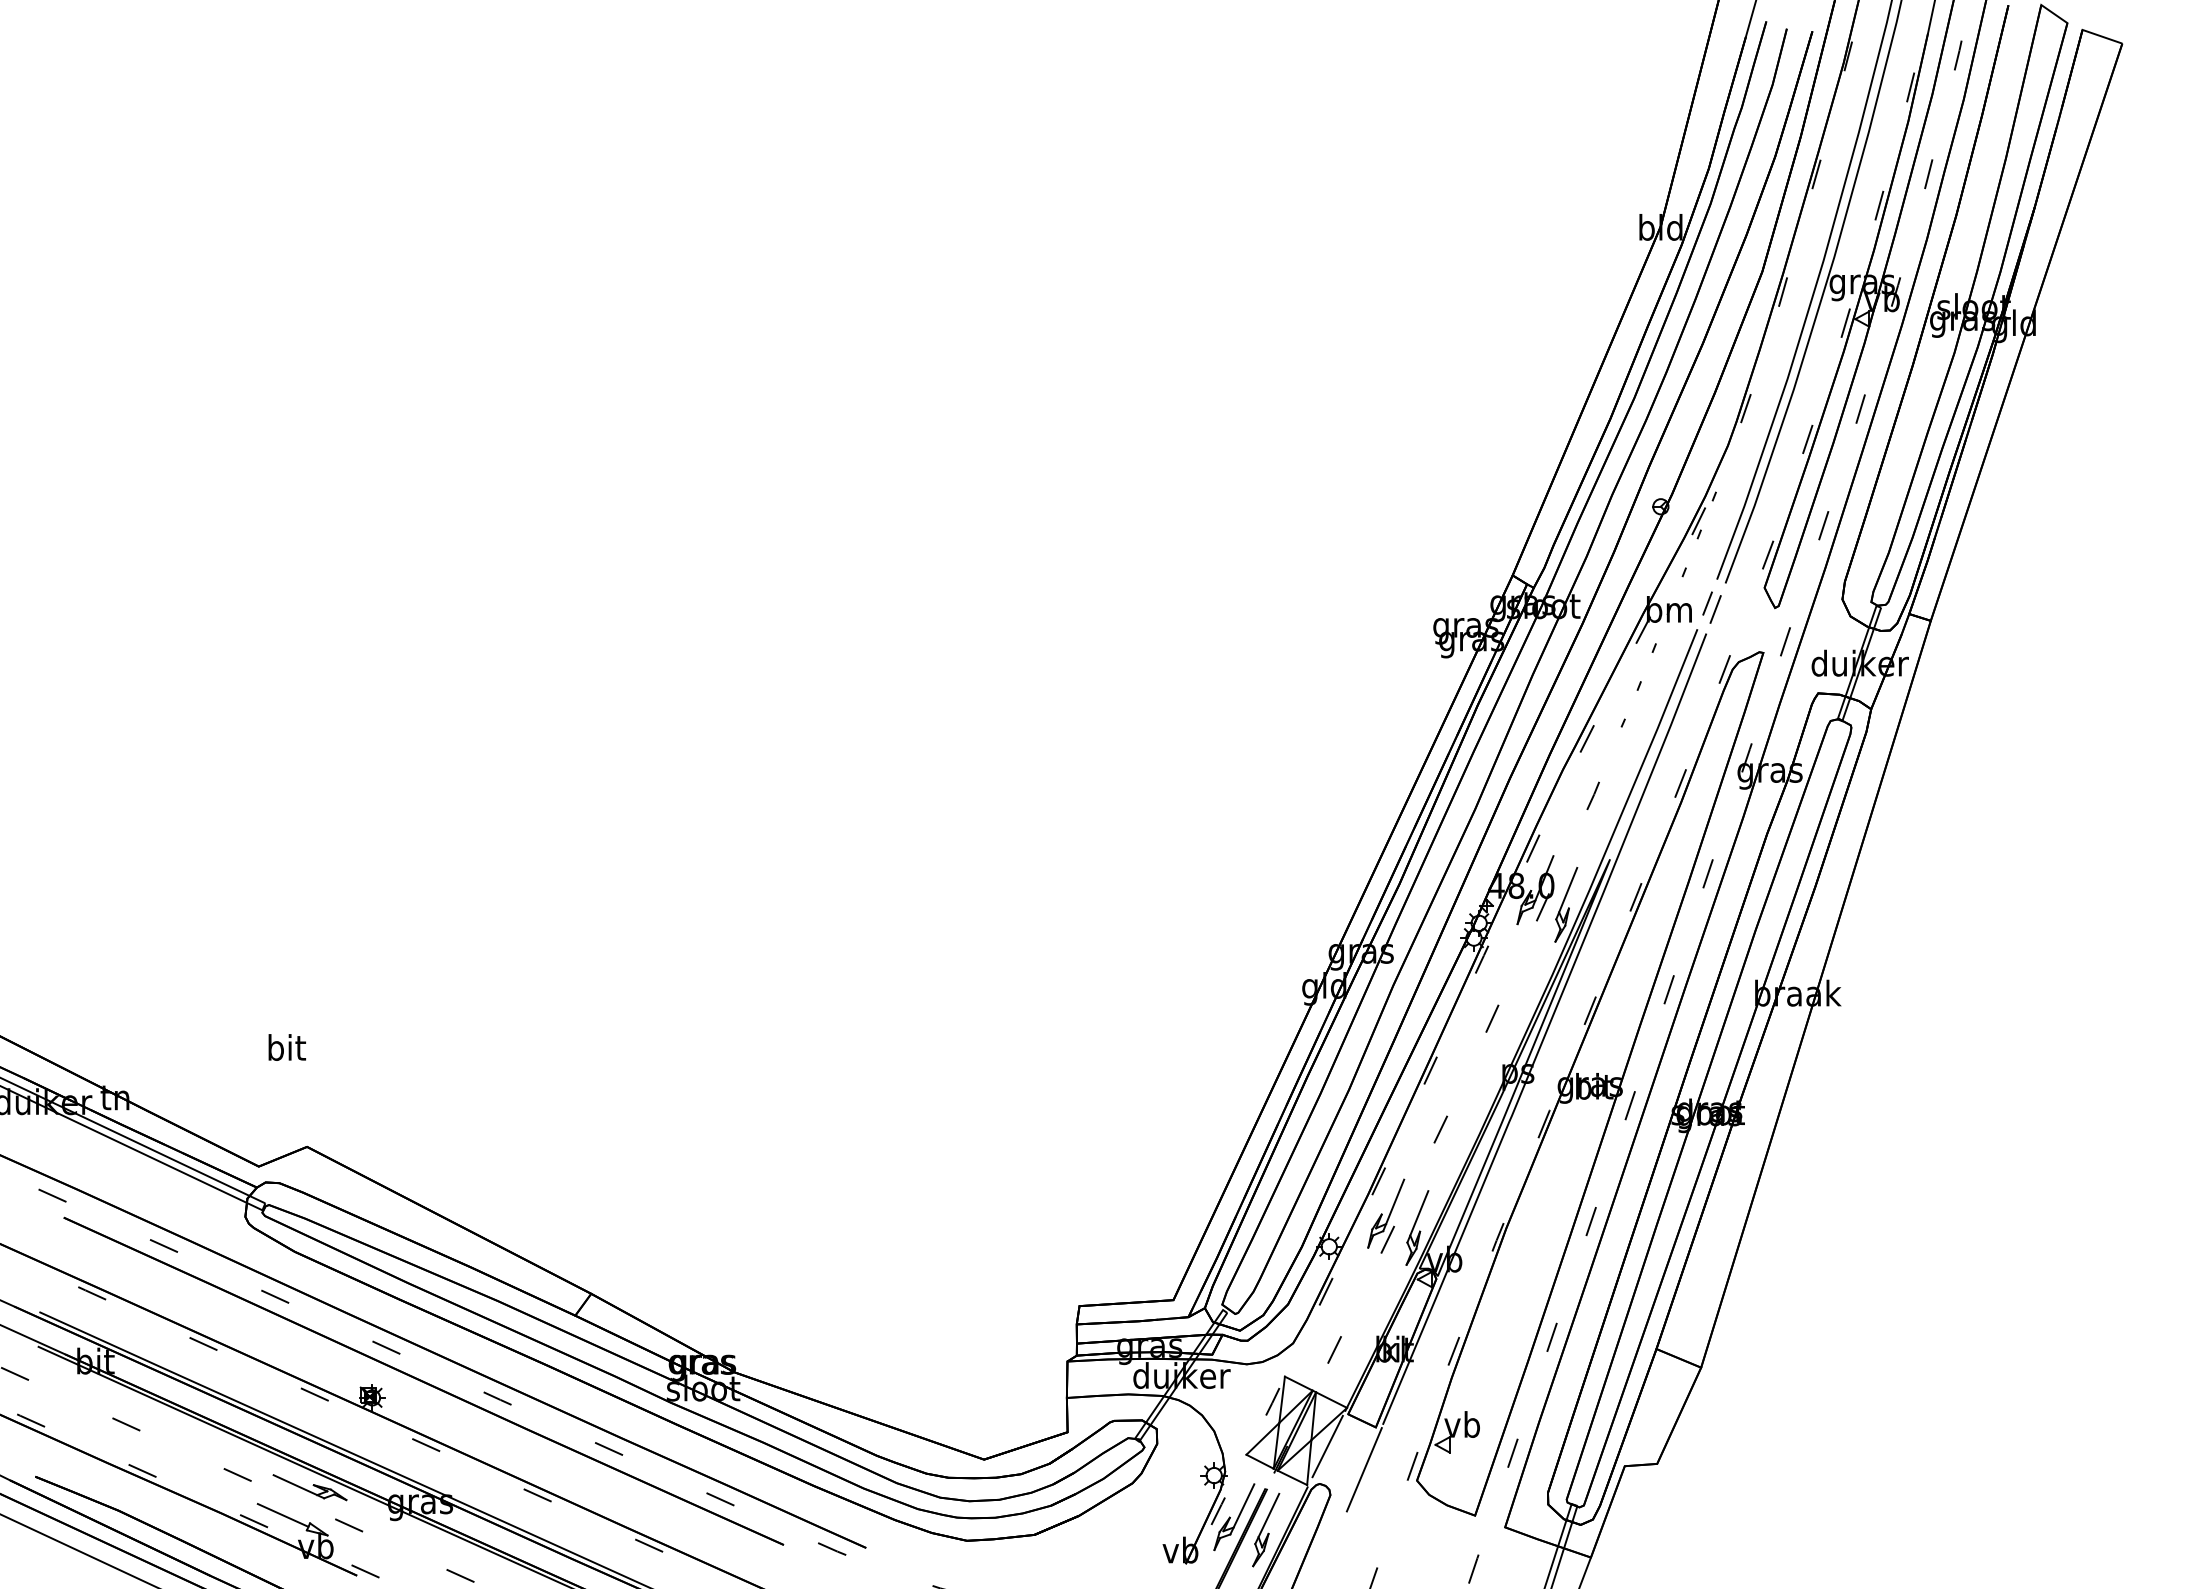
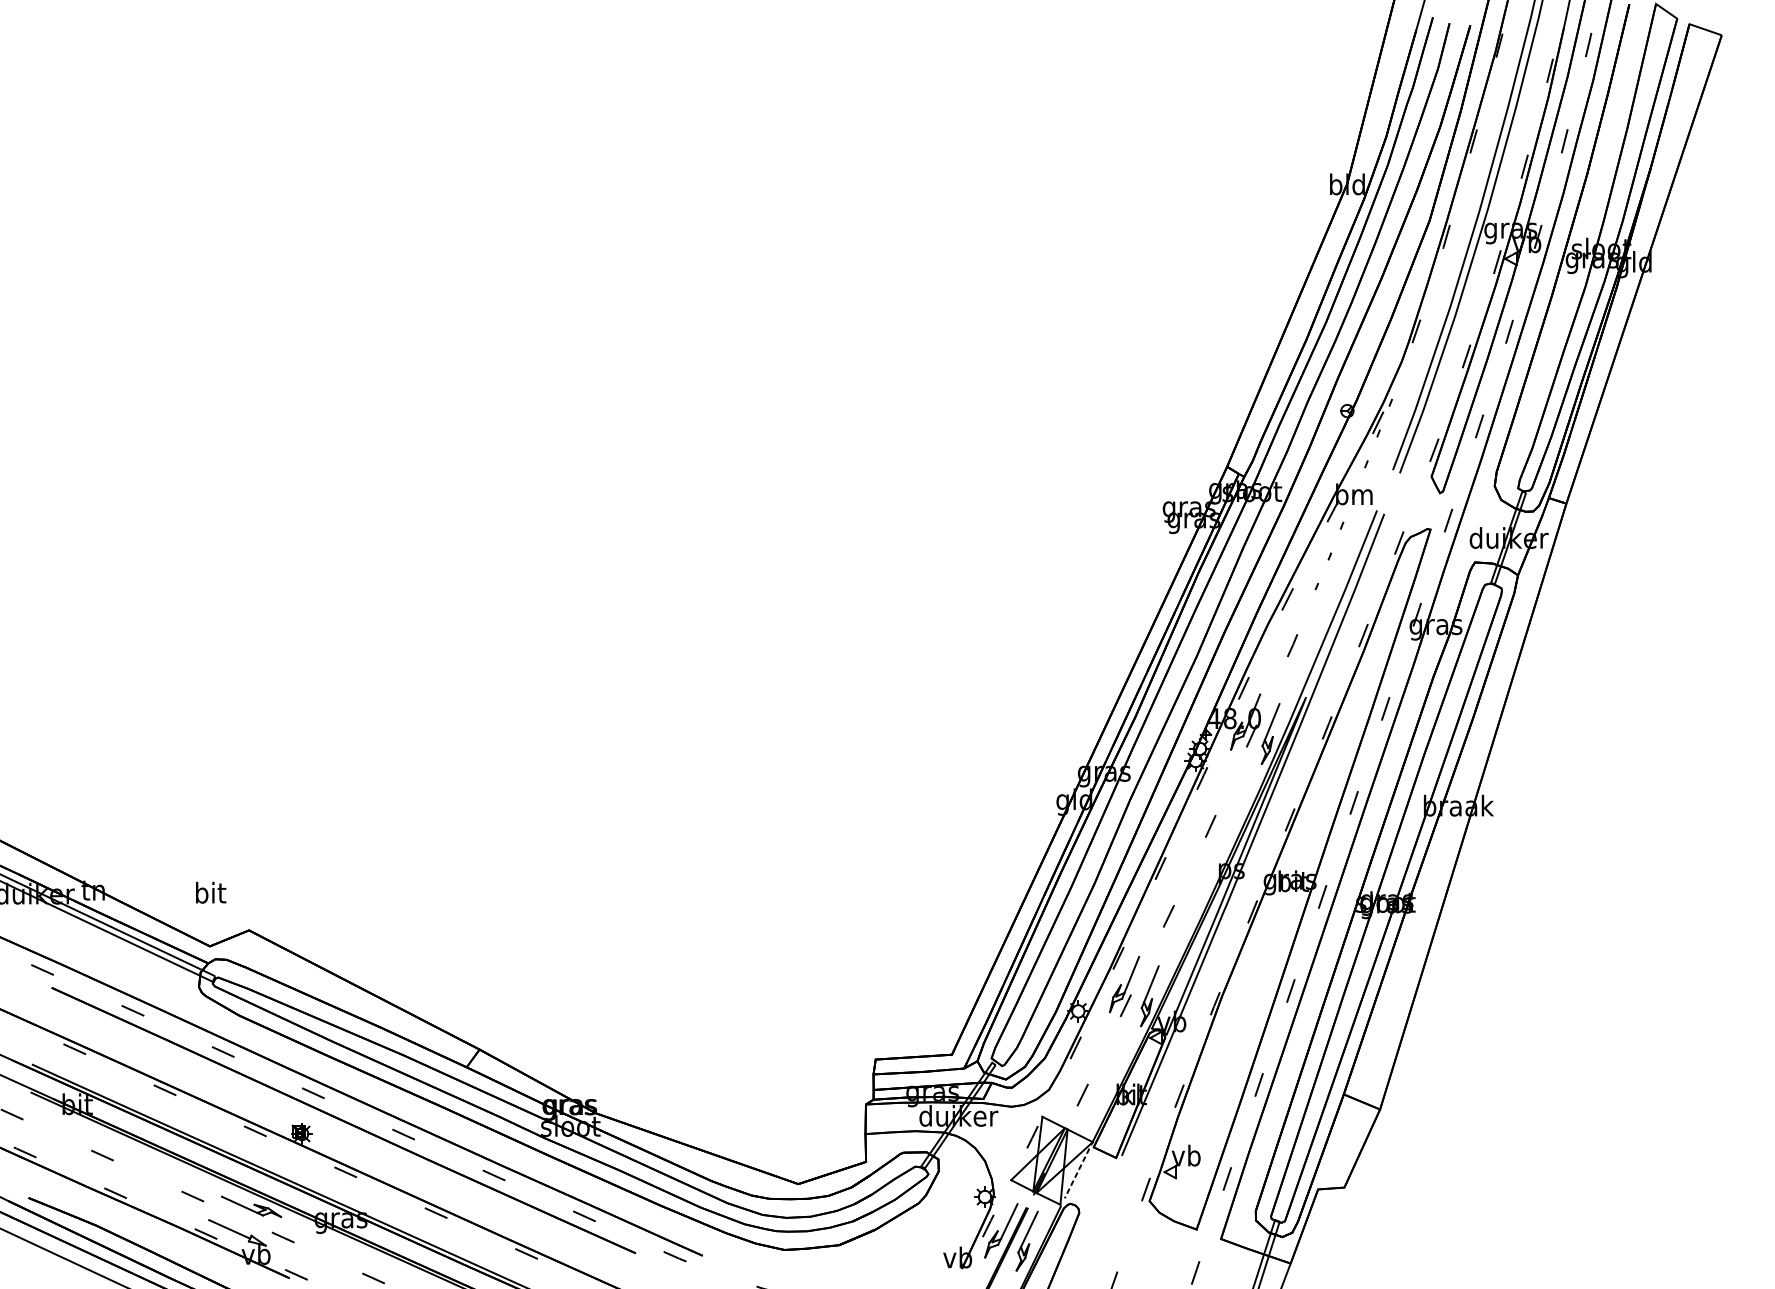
line: (1707, 603) -> (1385, 489), removed
line: (1715, 609) -> (1391, 494), removed
text: (286, 1047) -> (210, 892), moved
line: (1327, 1446) -> (1076, 1173), solid -> dashed
line: (1363, 1469) -> (1106, 1192), removed

